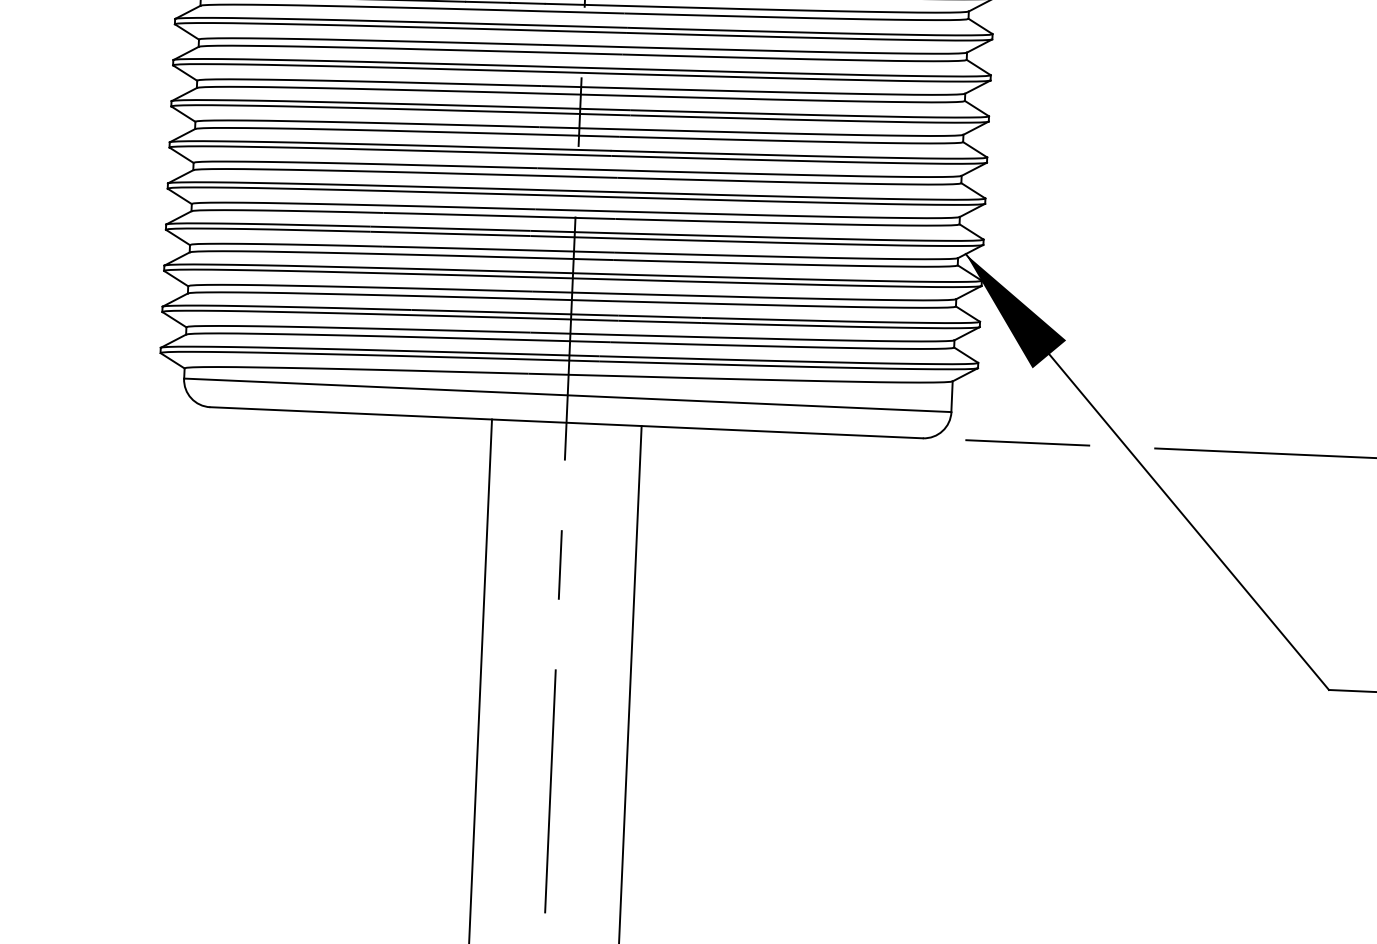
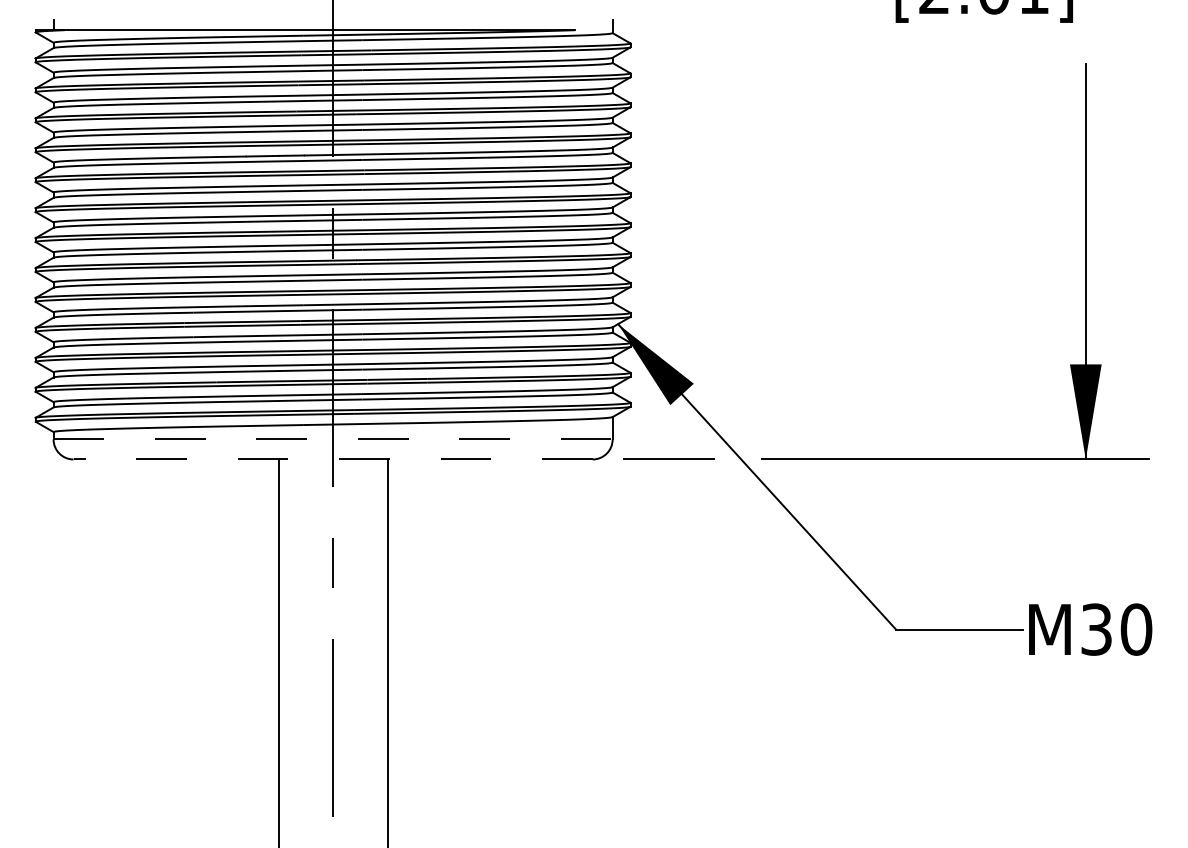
line: (568, 395) -> (333, 439), solid -> dashed
line: (567, 422) -> (333, 459), solid -> dashed

